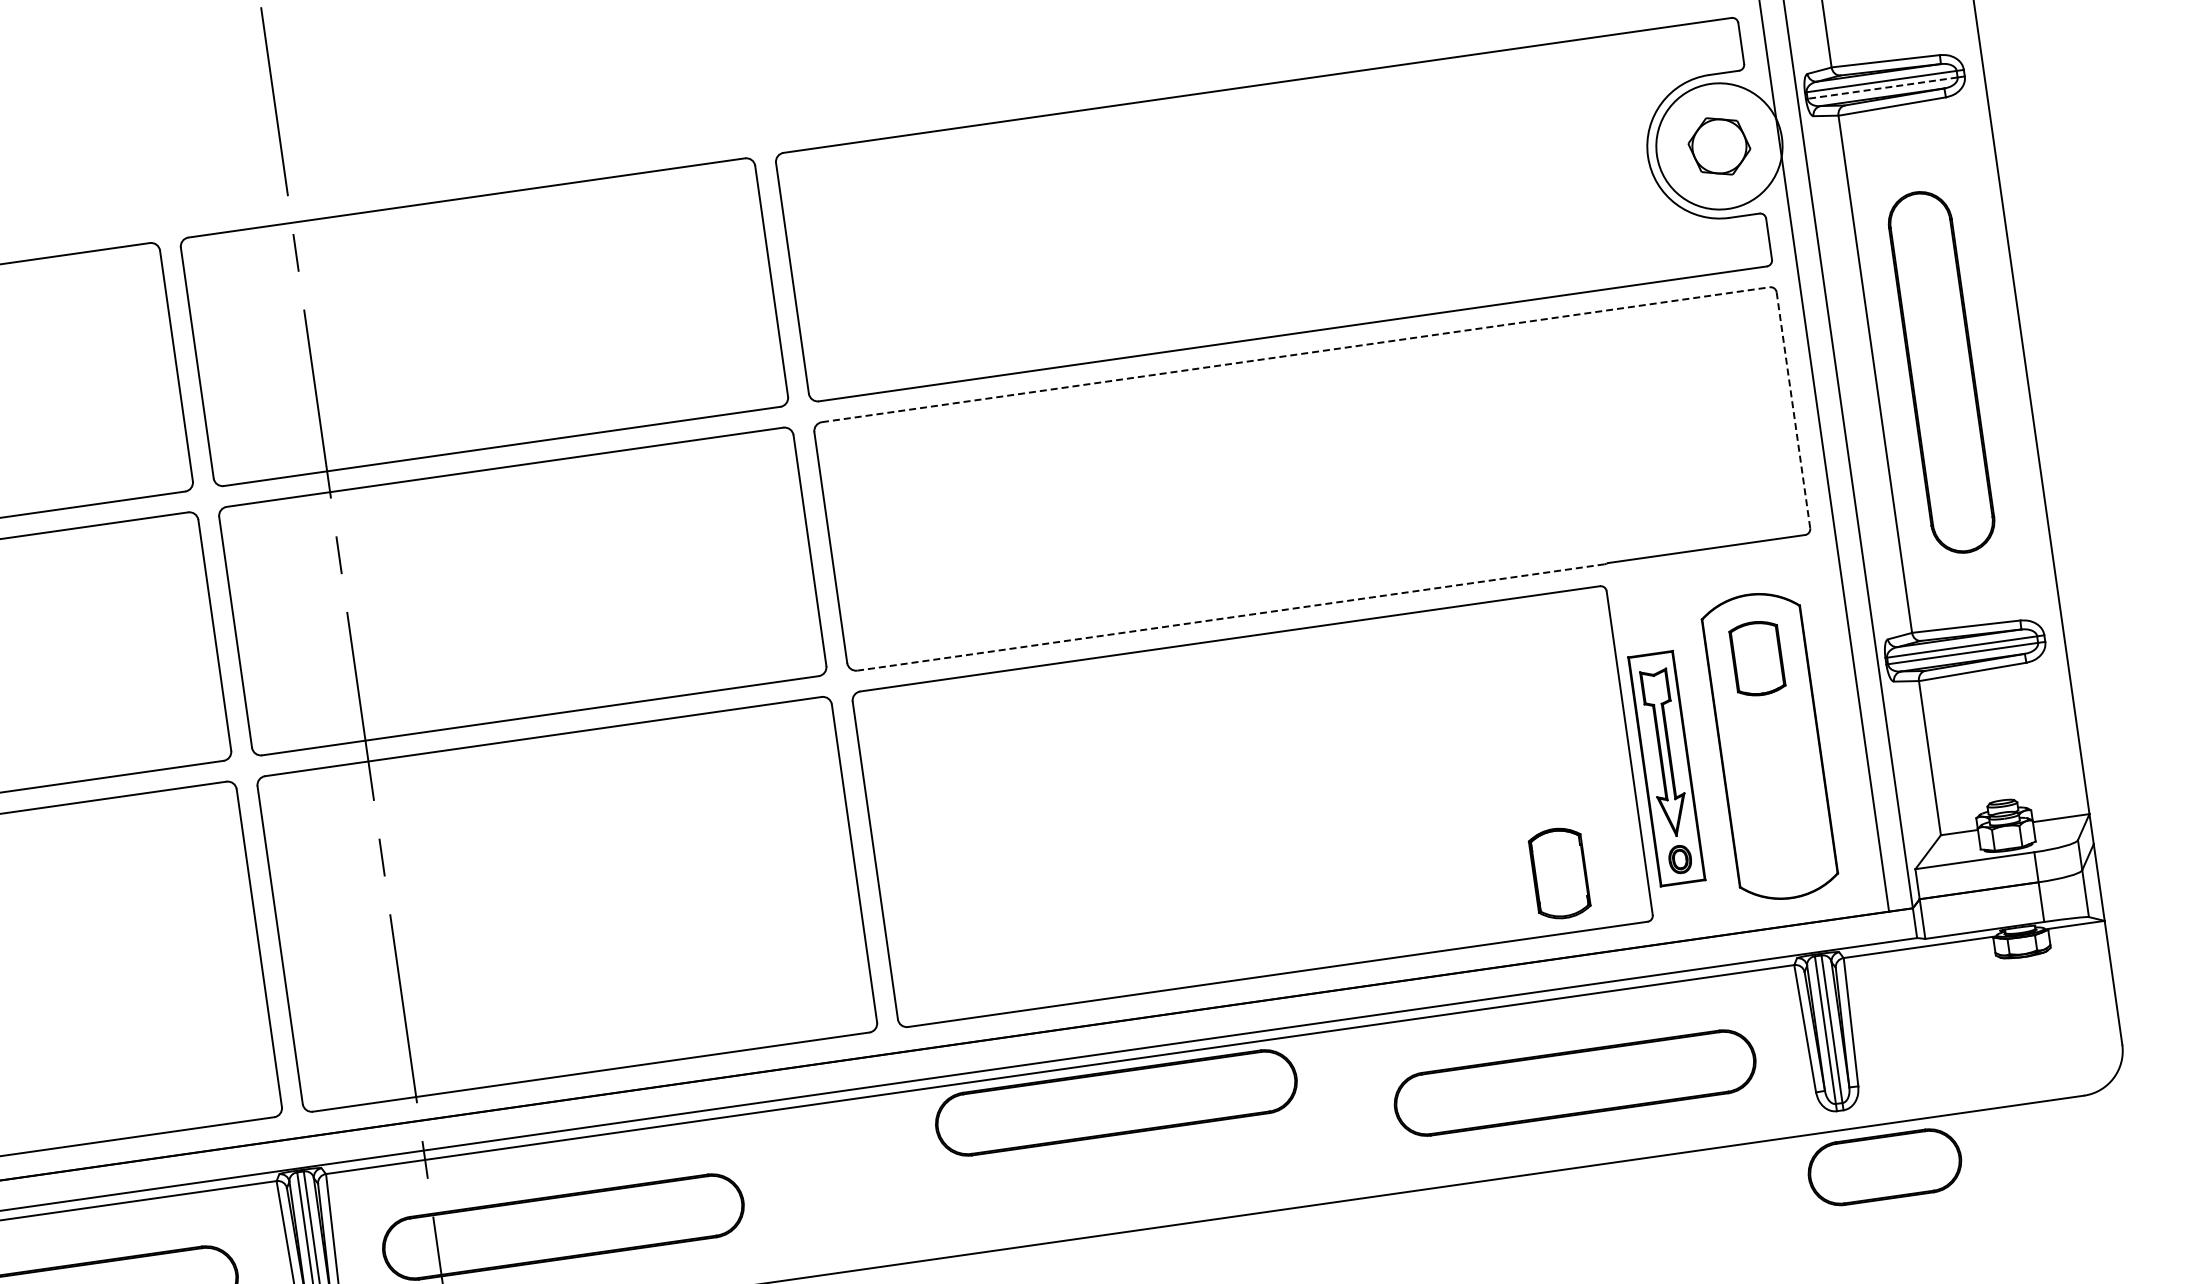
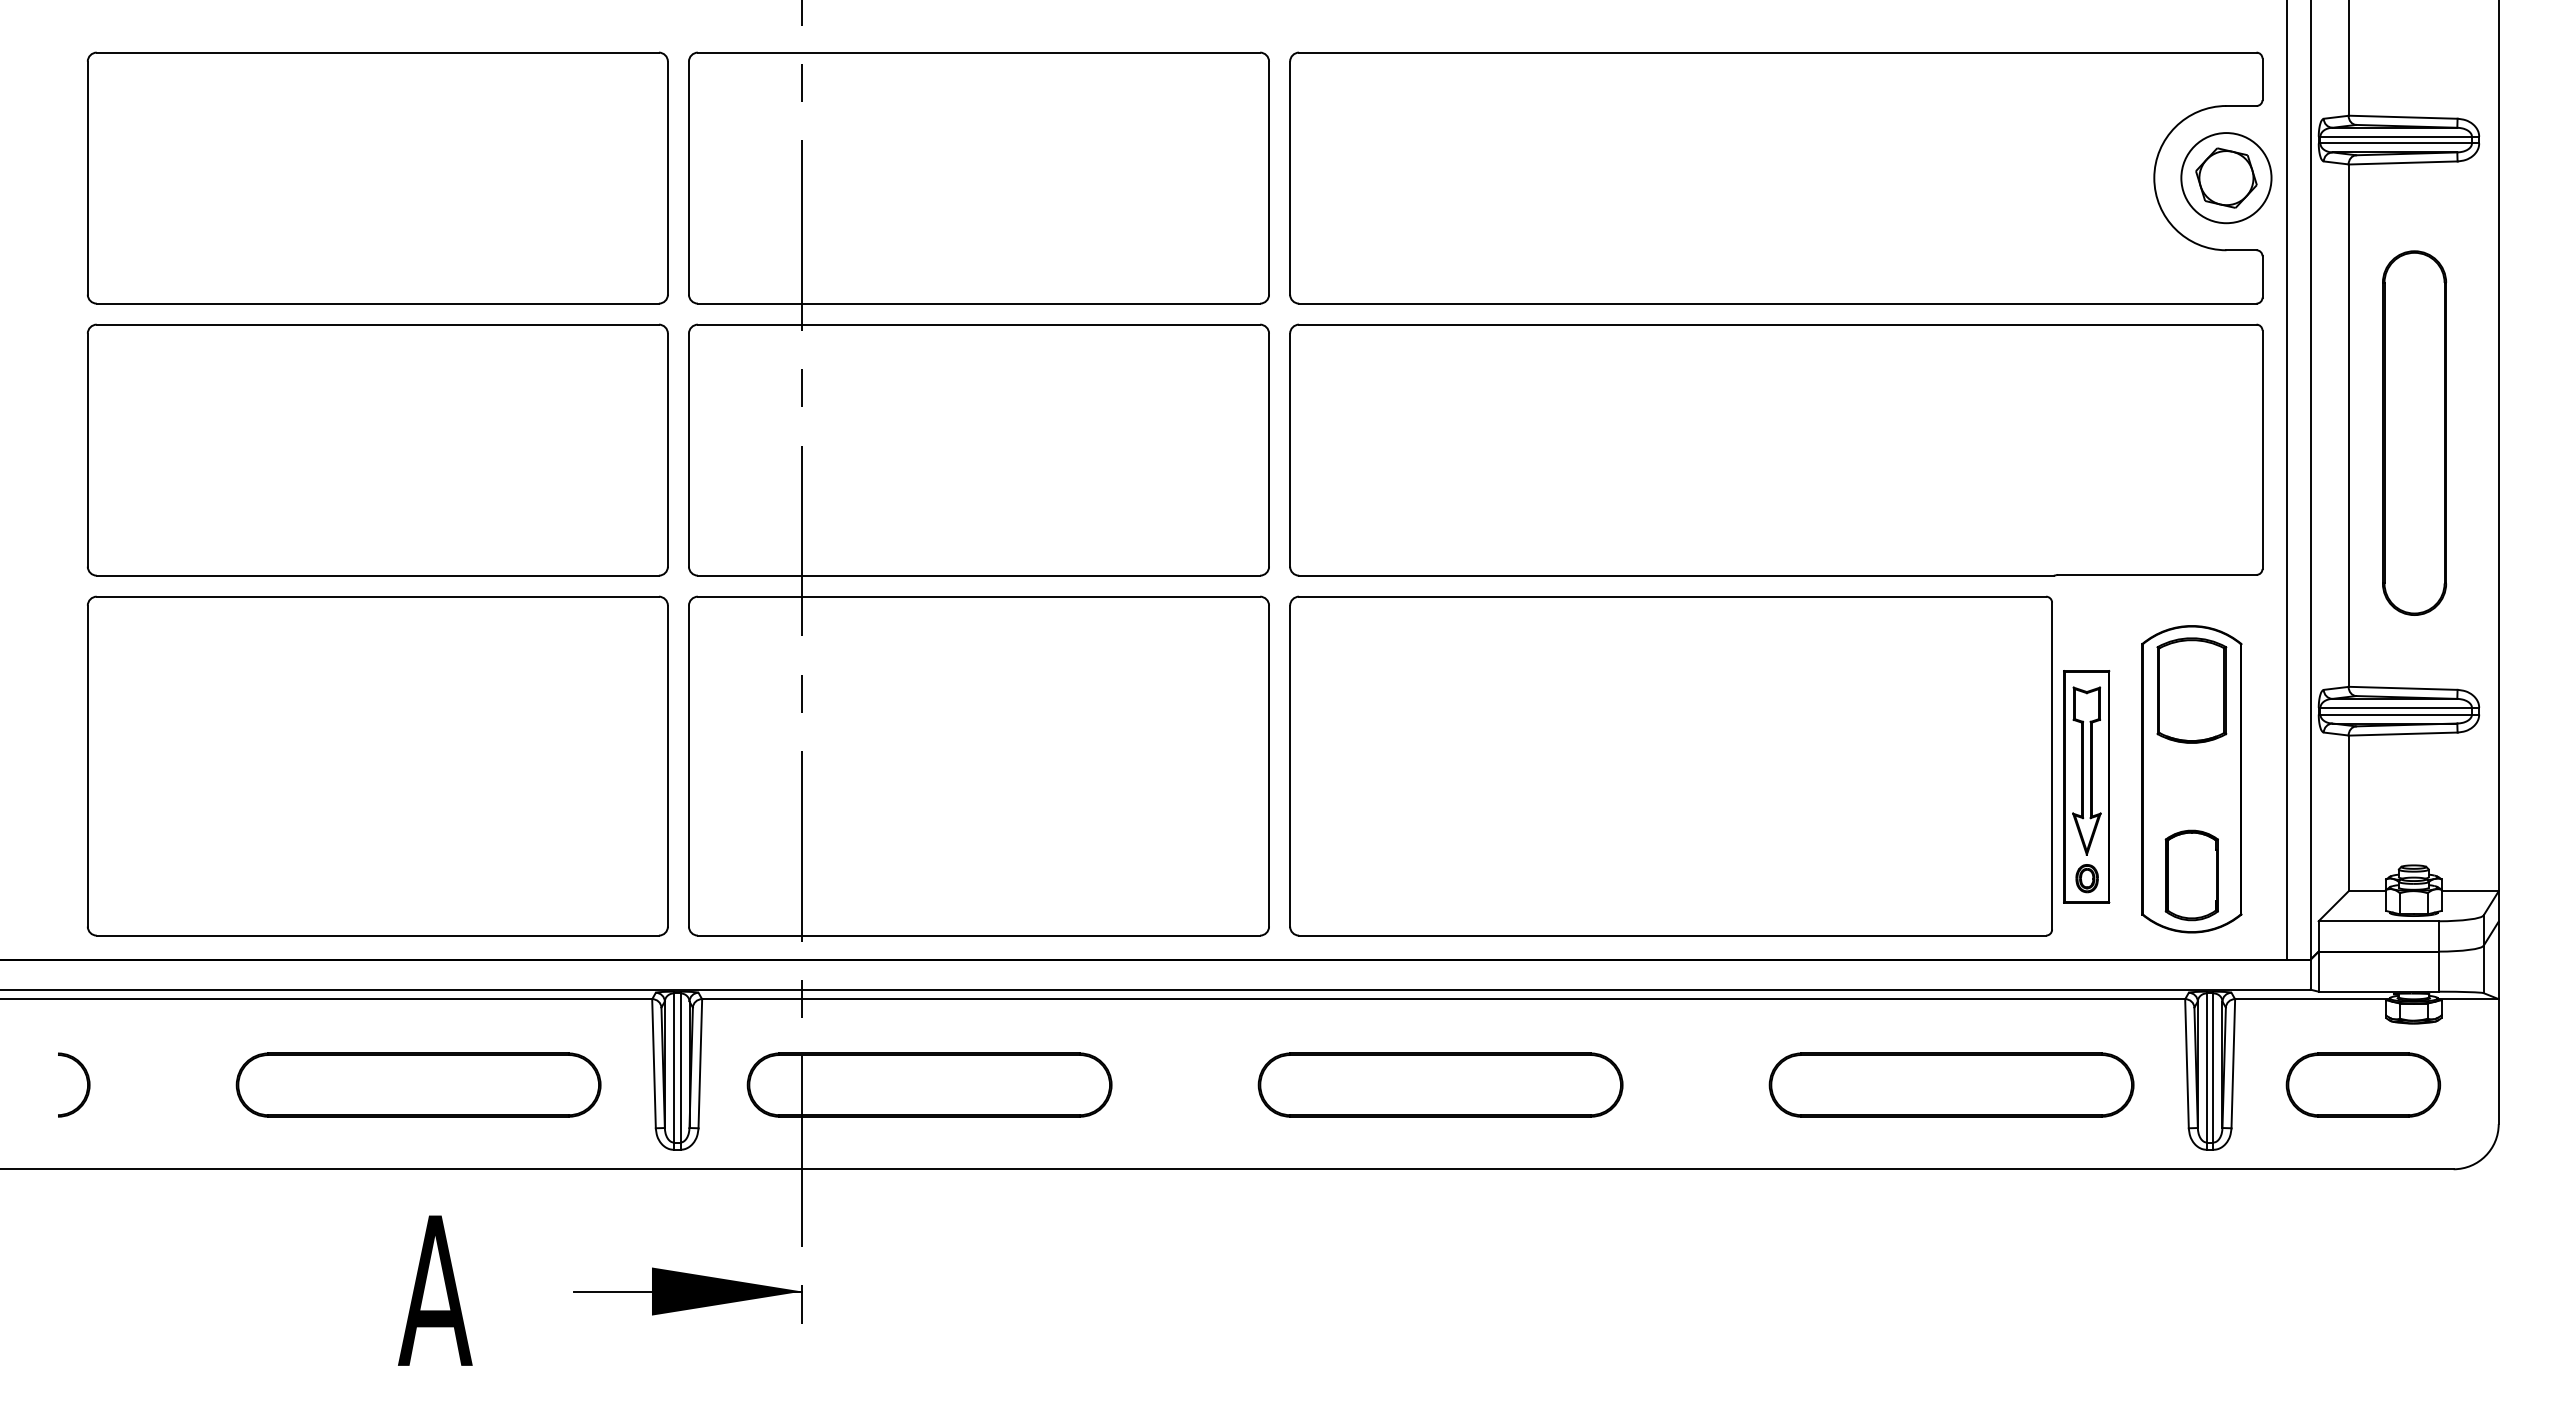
line: (1882, 88) -> (2396, 143), dashed -> solid
circle: (1719, 146) -> (2226, 178), size x0.71
line: (1295, 354) -> (1777, 324), dashed -> solid
line: (1793, 411) -> (2262, 450), dashed -> solid
line: (1229, 617) -> (1675, 575), dashed -> solid
part: (1757, 658) -> (2191, 690), size x1.43
part: (1559, 873) -> (2191, 875), moved
part: (1116, 1102) -> (1440, 1084), moved
part: (1884, 1166) -> (2363, 1084), moved

